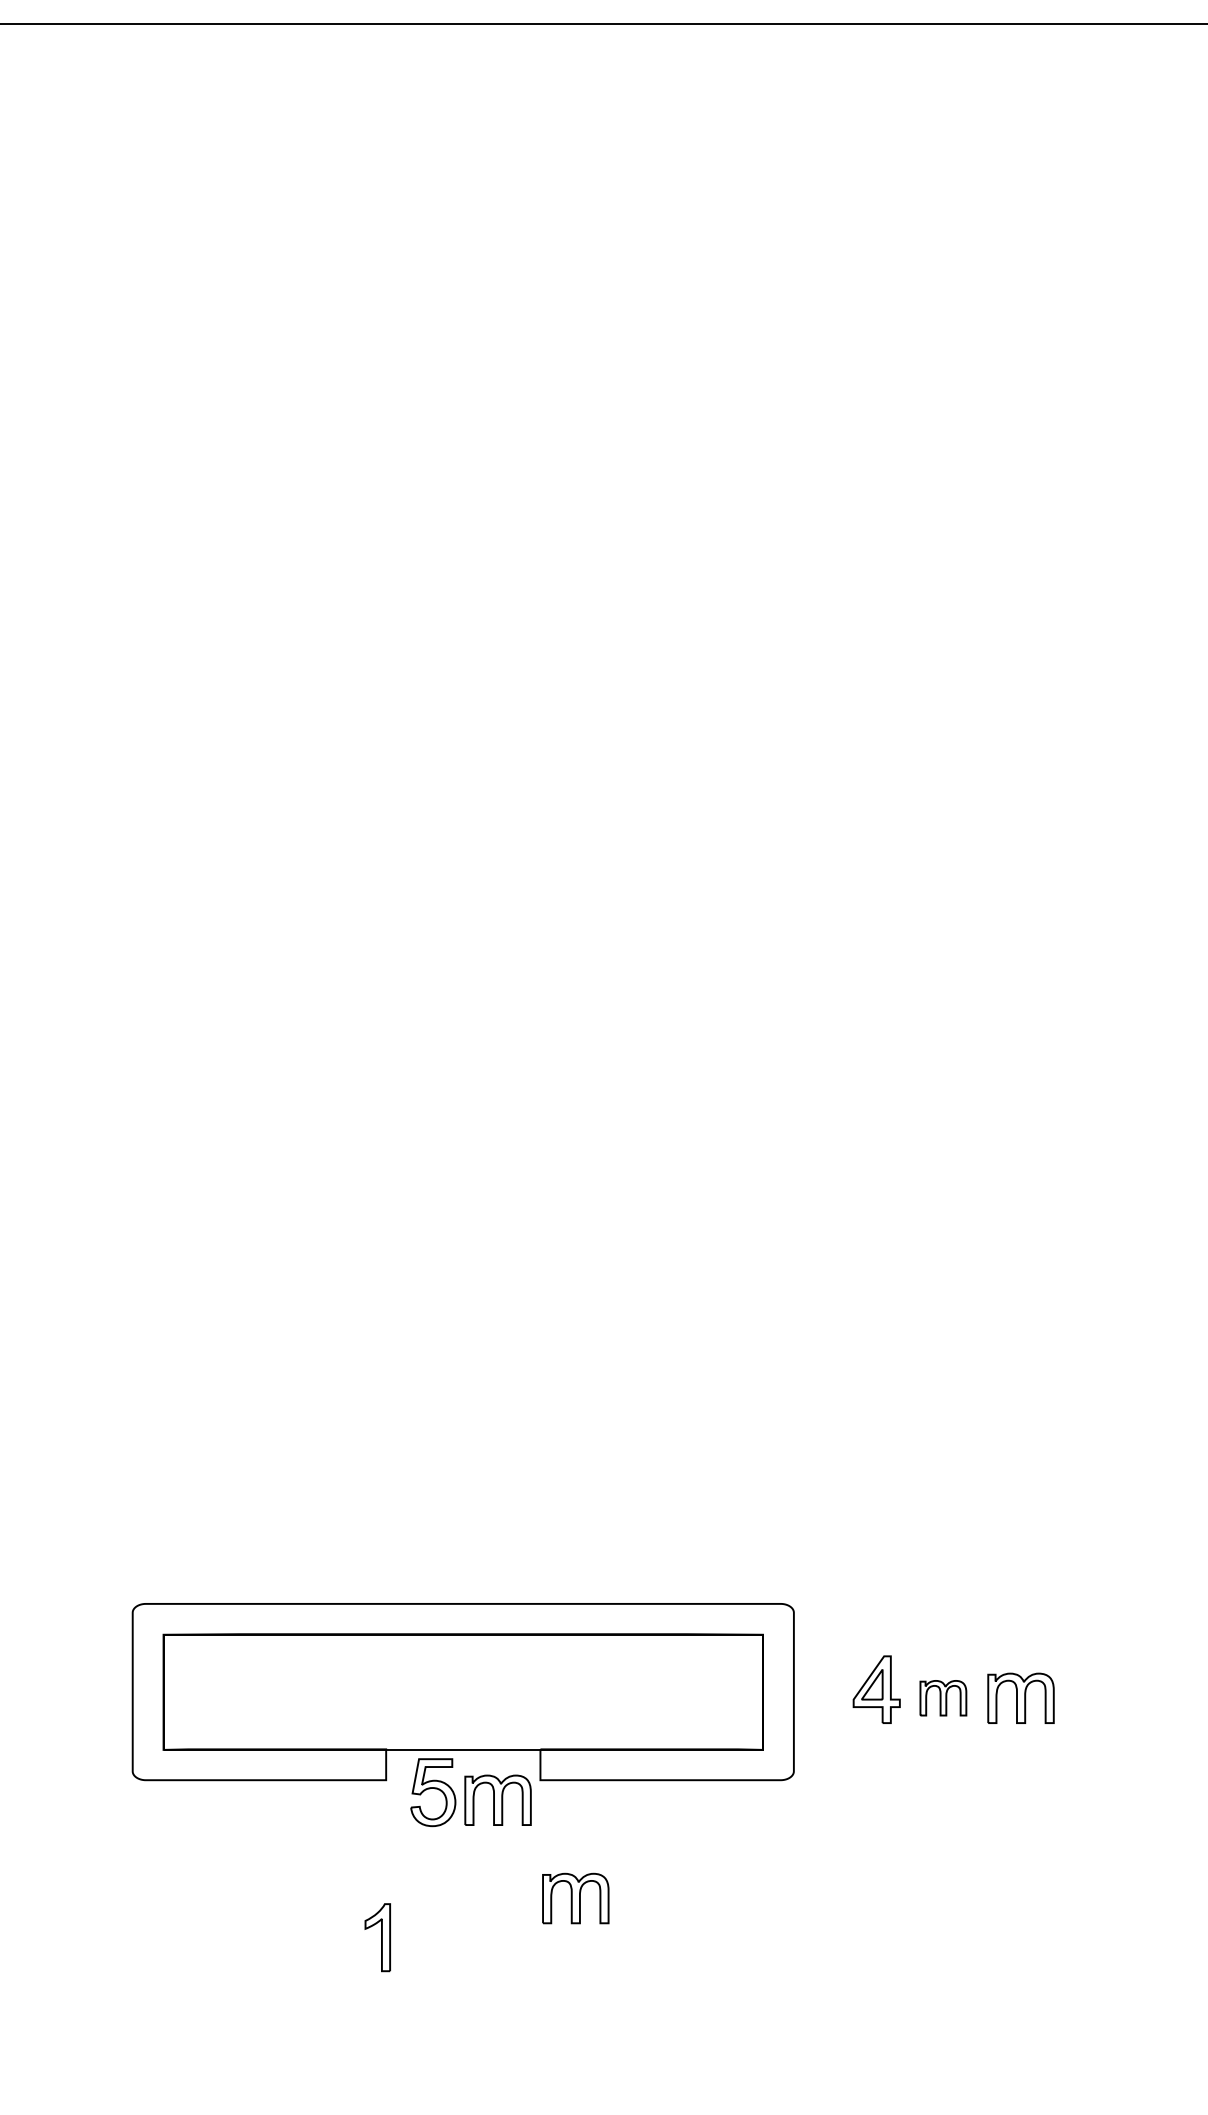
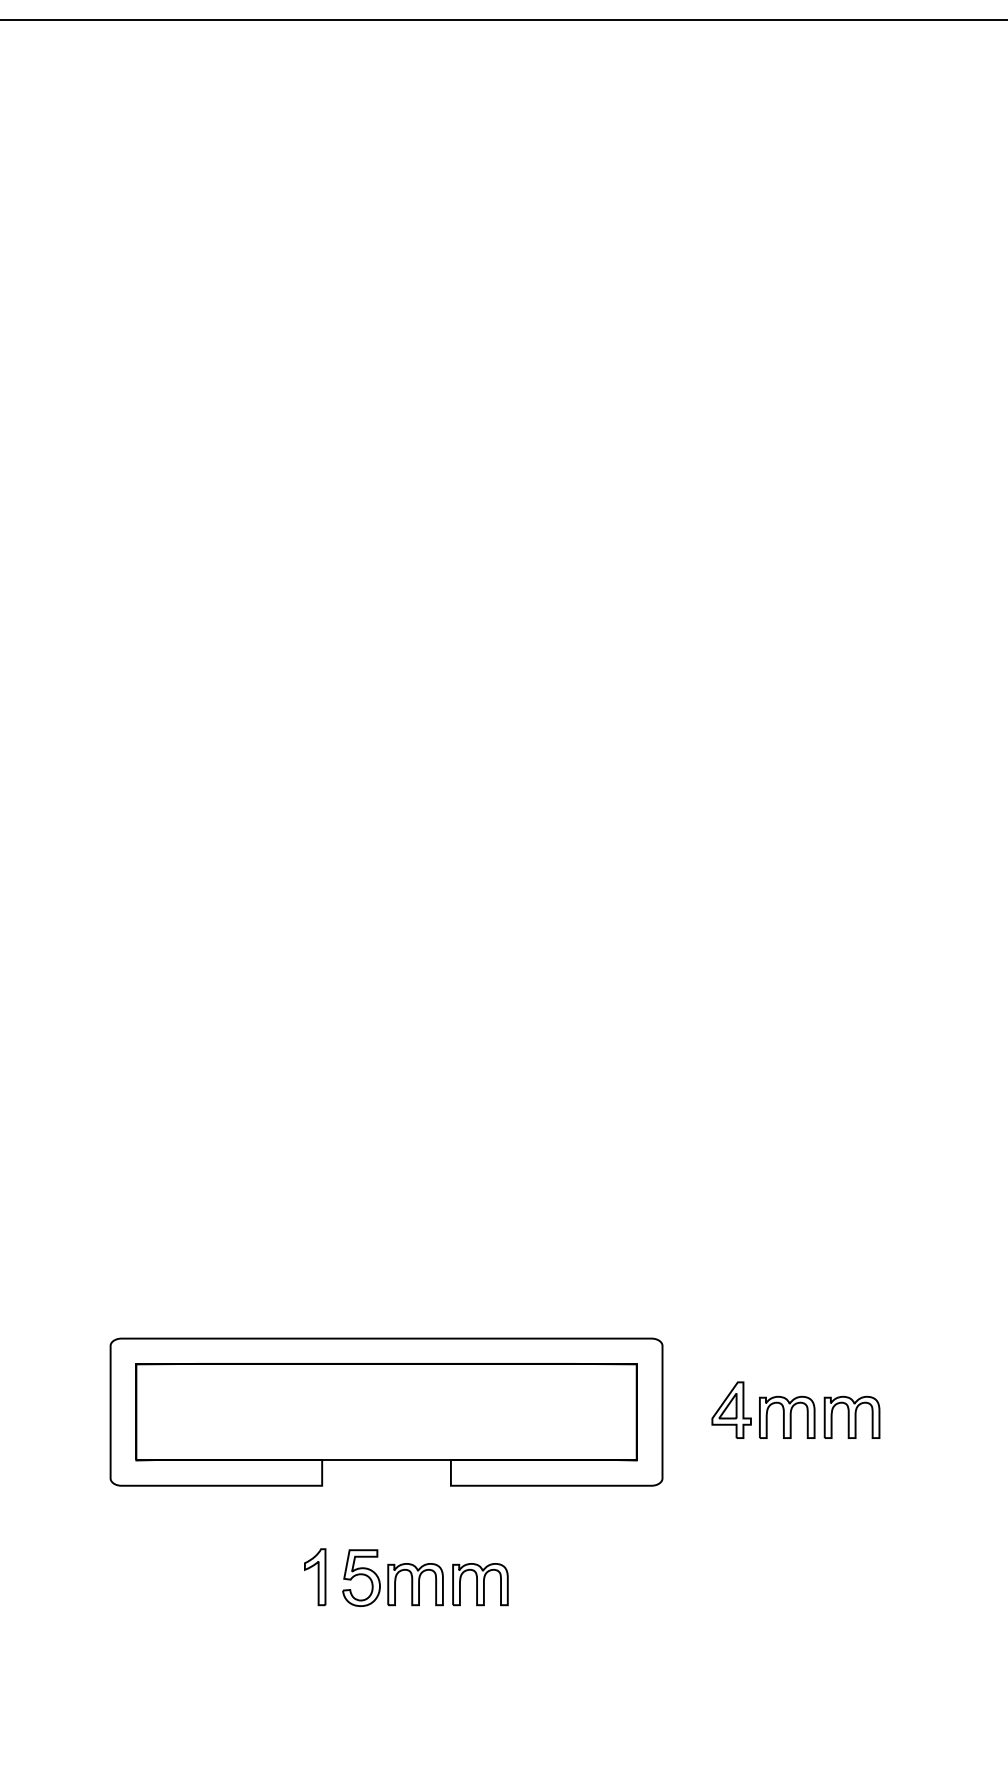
part: (943, 1697) -> (787, 1416), size x1.43
part: (470, 1791) -> (392, 1577), moved
part: (378, 1938) -> (315, 1577), moved

